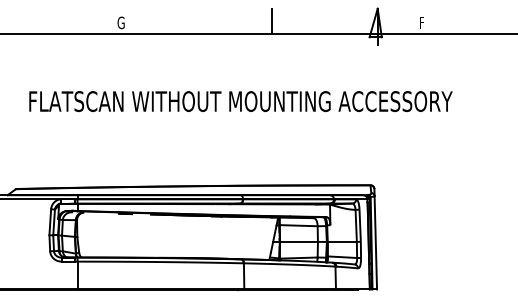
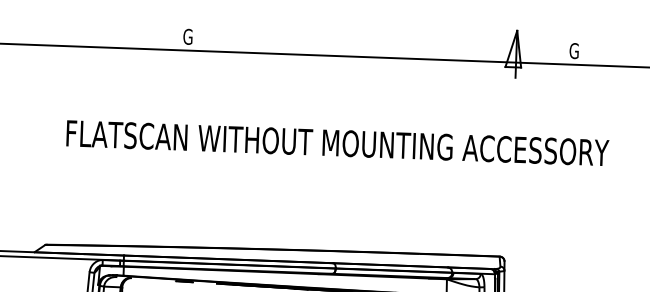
line: (271, 20) -> (380, 40), removed
text: (422, 22) -> (573, 50), F -> G

